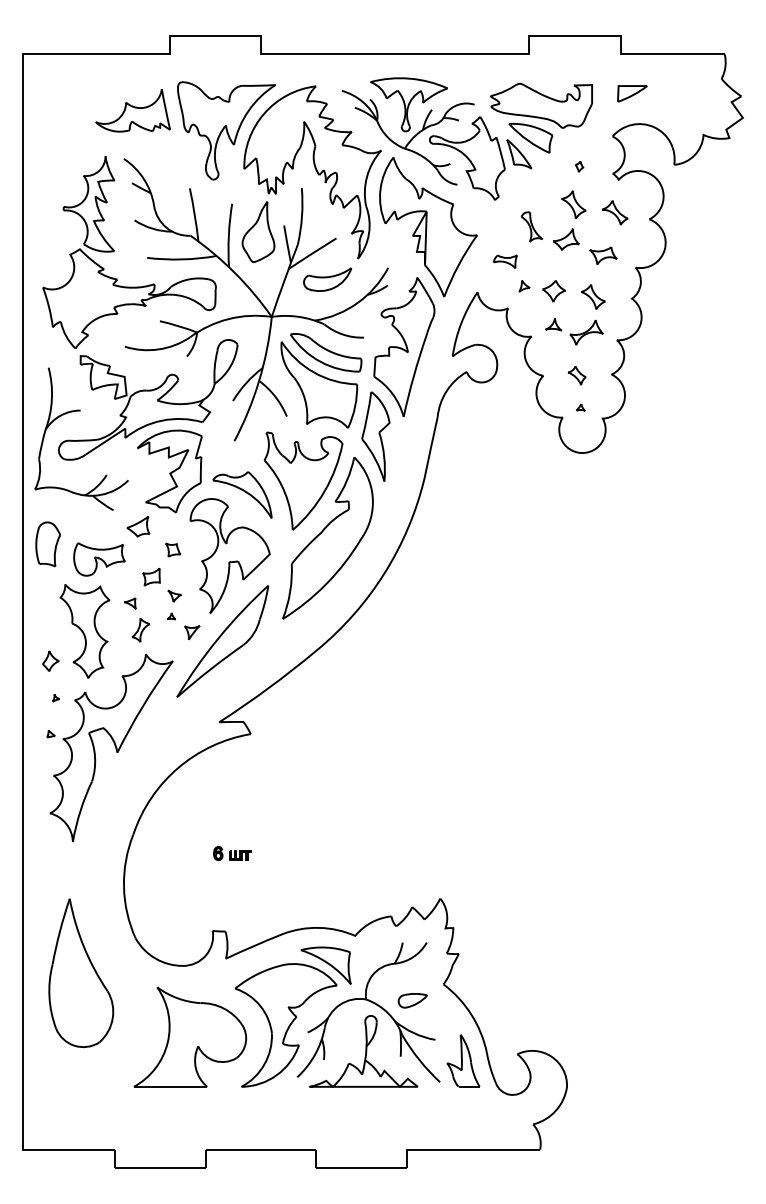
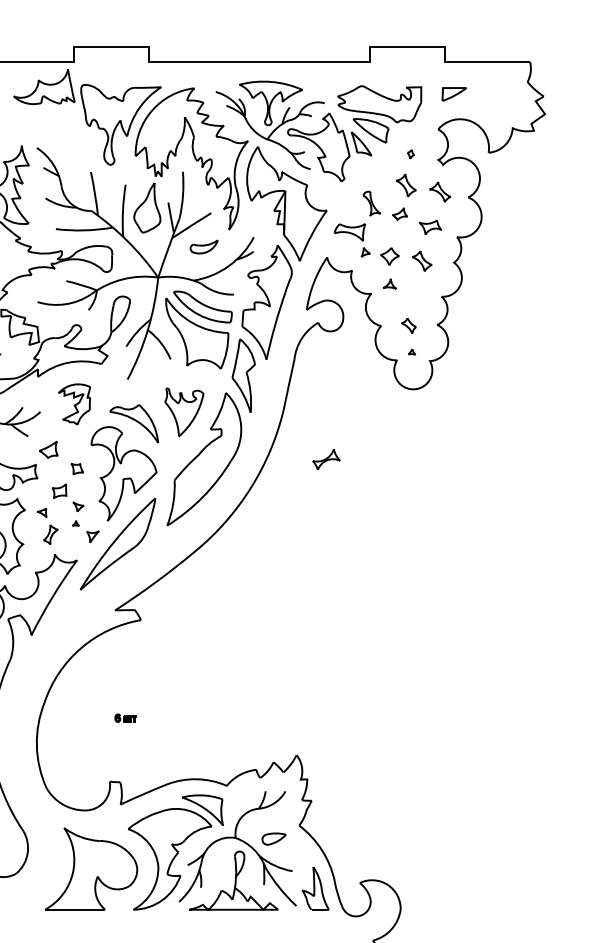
part: (132, 110) -> (43, 86), moved
part: (566, 239) -> (400, 214), size x0.7
part: (505, 261) -> (350, 232), size x1.6
part: (327, 279) -> (203, 246), size x0.7
part: (586, 332) -> (326, 459), moved
part: (169, 471) -> (74, 404), size x0.6
part: (303, 480) -> (184, 411), size x0.6
part: (232, 853) -> (125, 718), size x0.7

